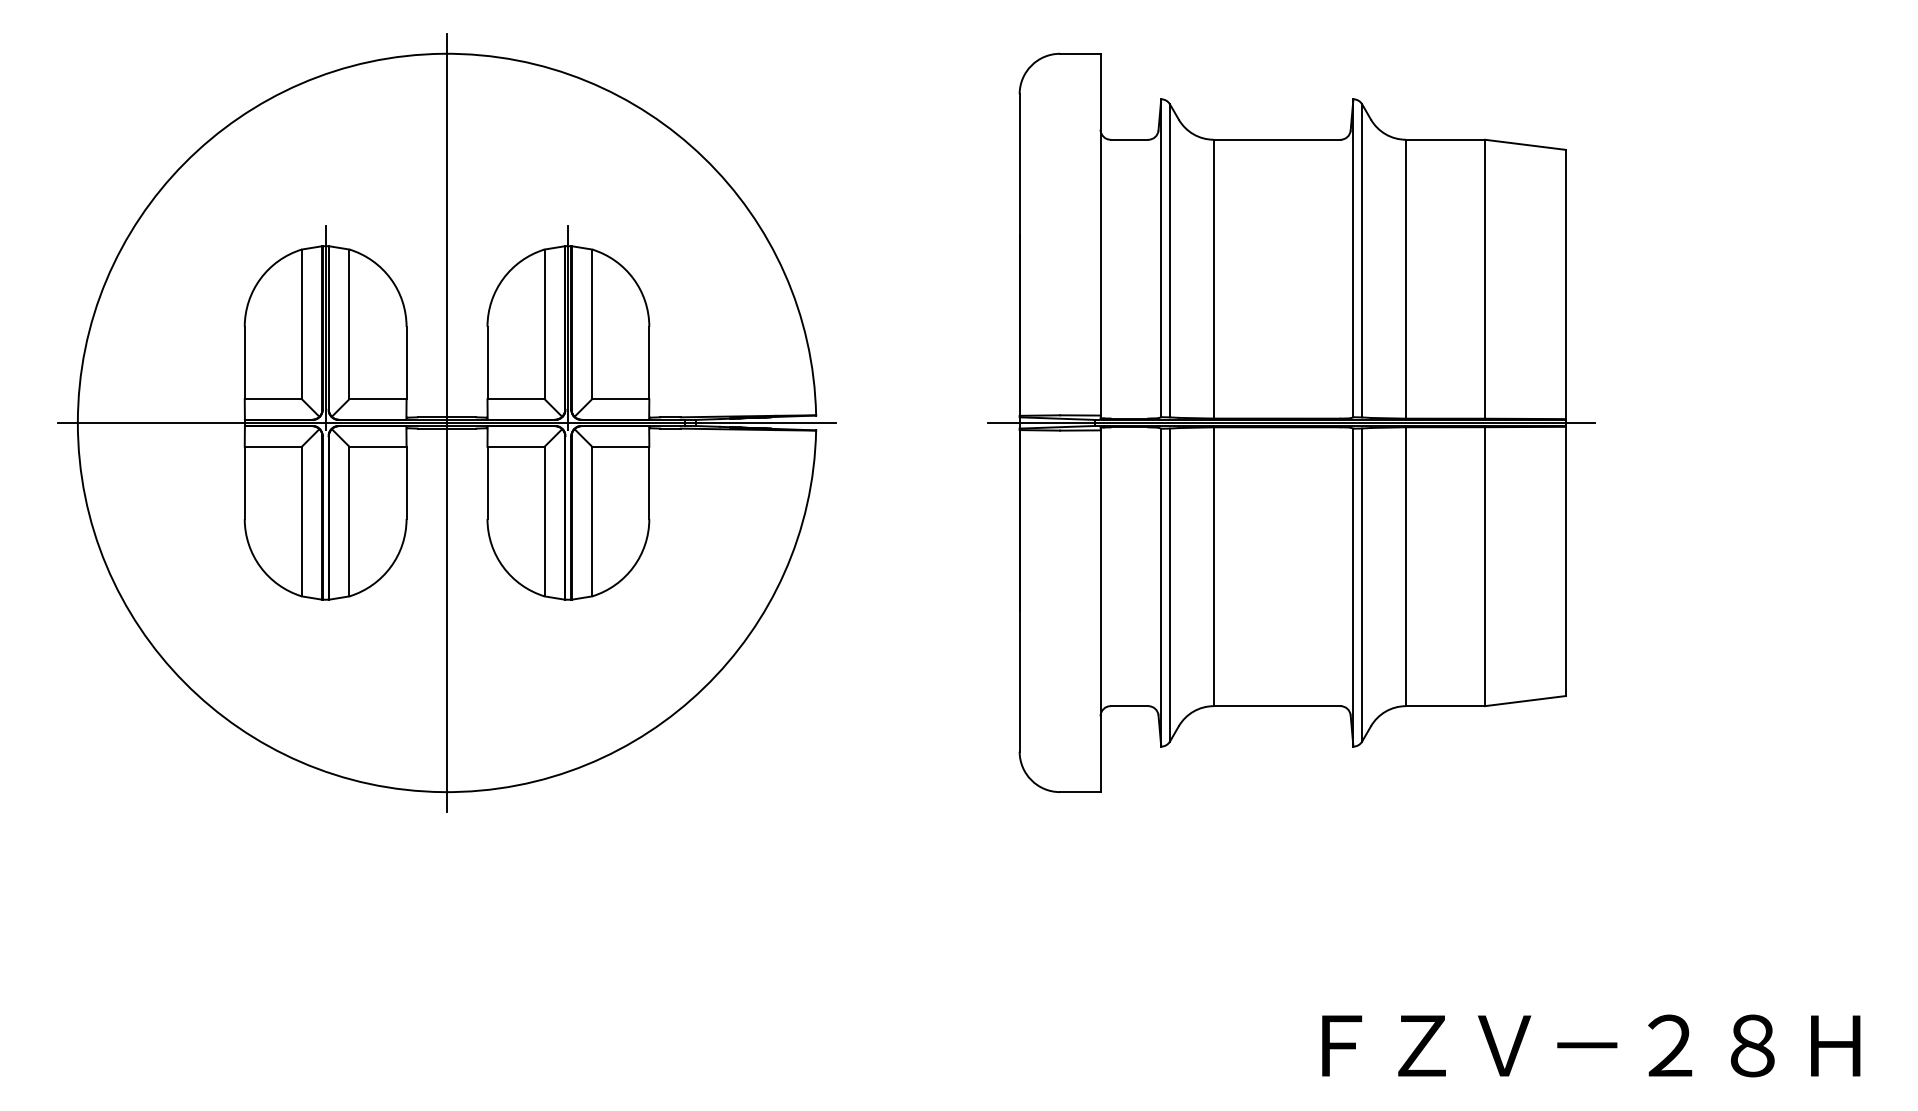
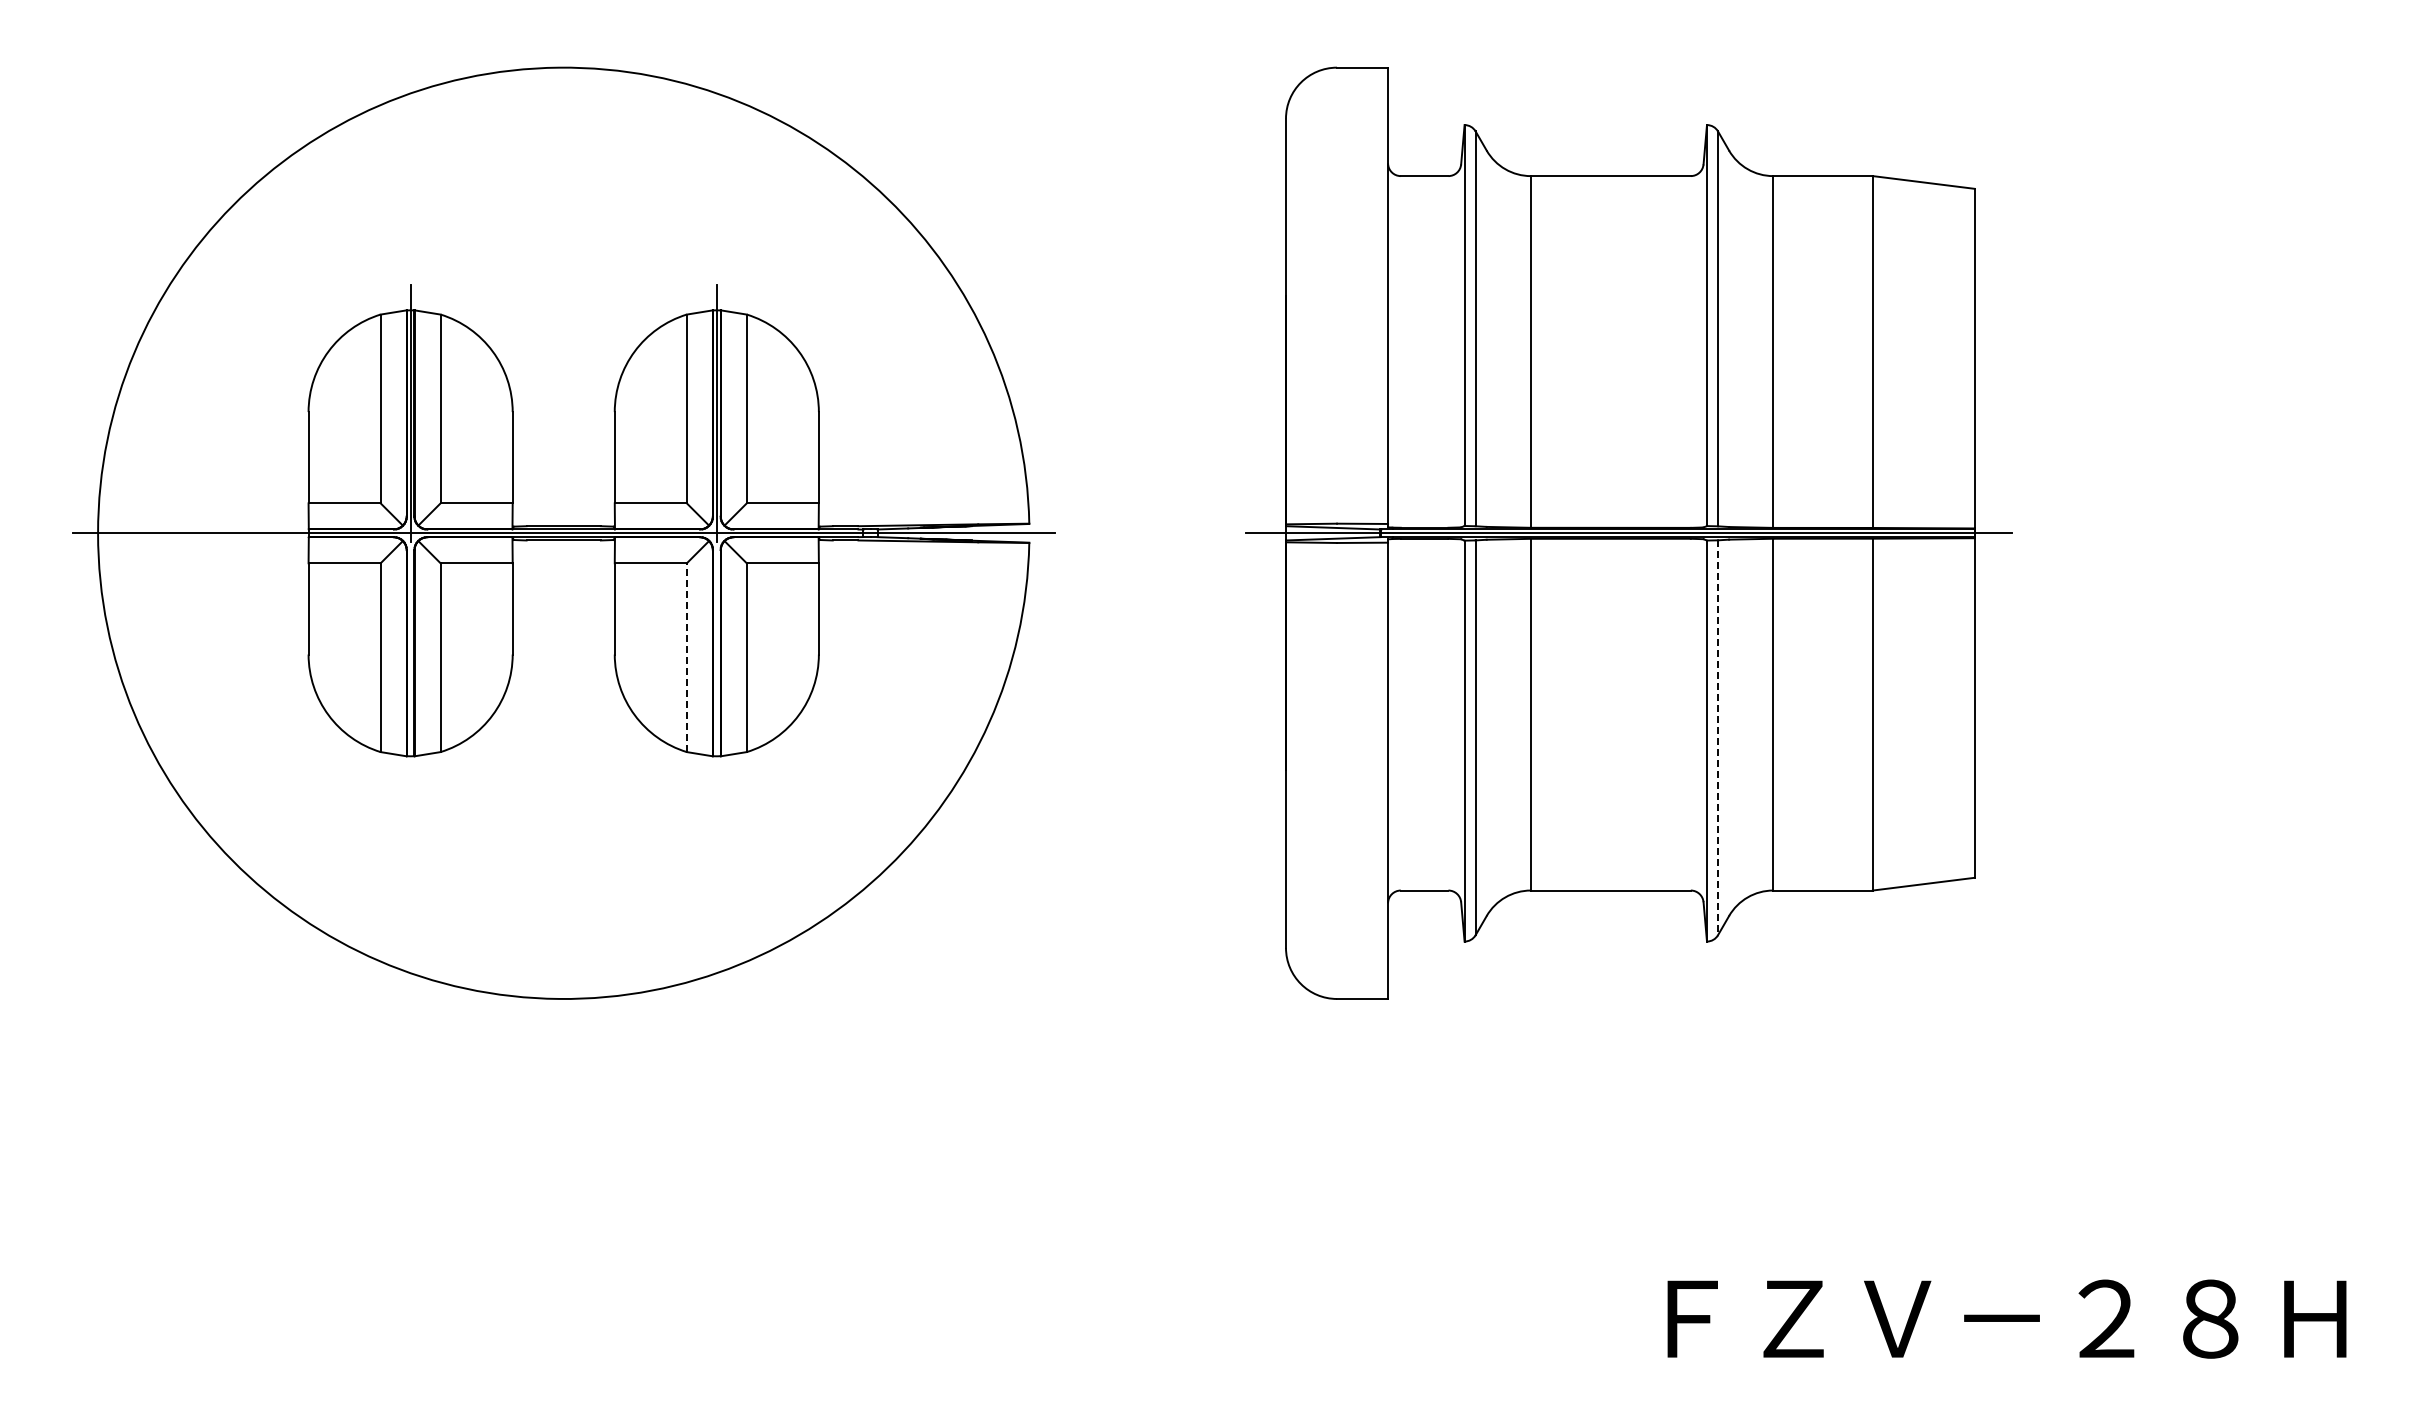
line: (446, 423) -> (563, 533), removed
line: (544, 521) -> (686, 657), solid -> dashed
line: (1362, 585) -> (1718, 738), solid -> dashed

